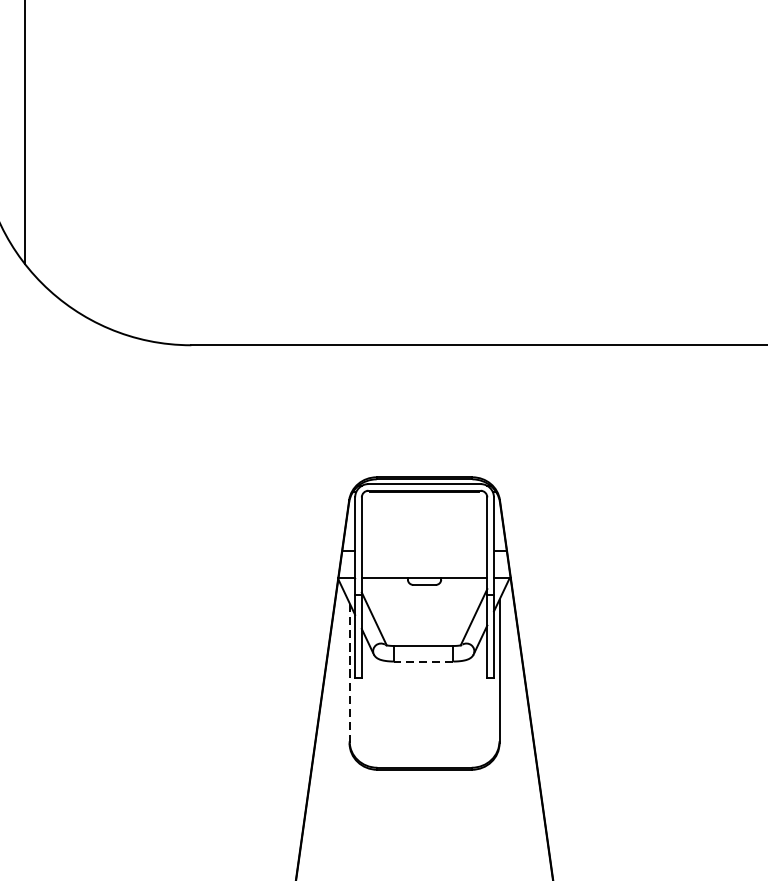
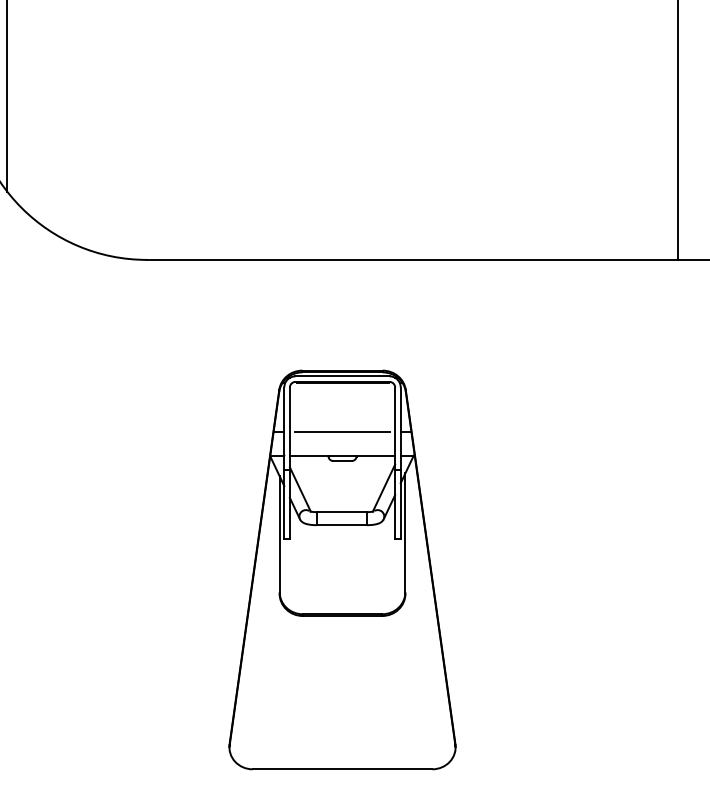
line: (424, 551) -> (342, 432), added
line: (423, 661) -> (341, 525), dashed -> solid
line: (349, 673) -> (279, 535), dashed -> solid

